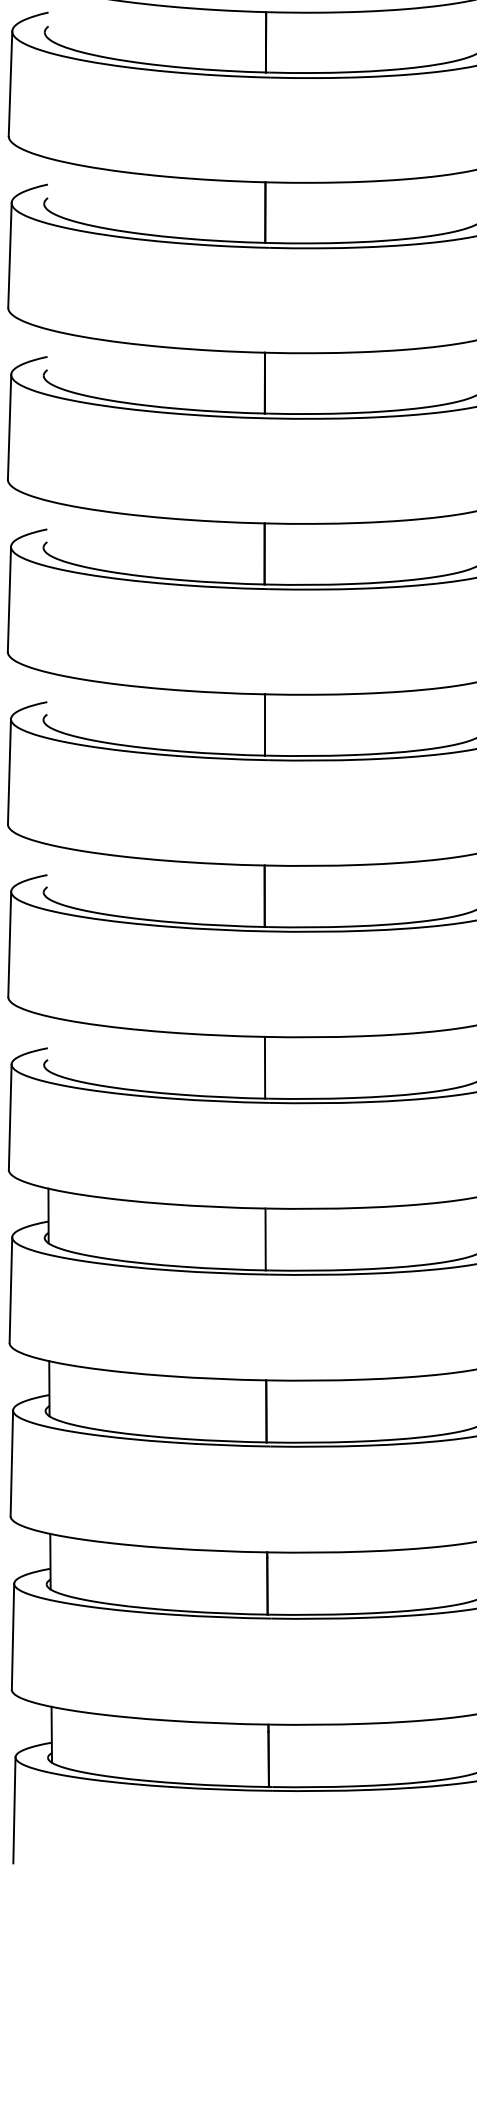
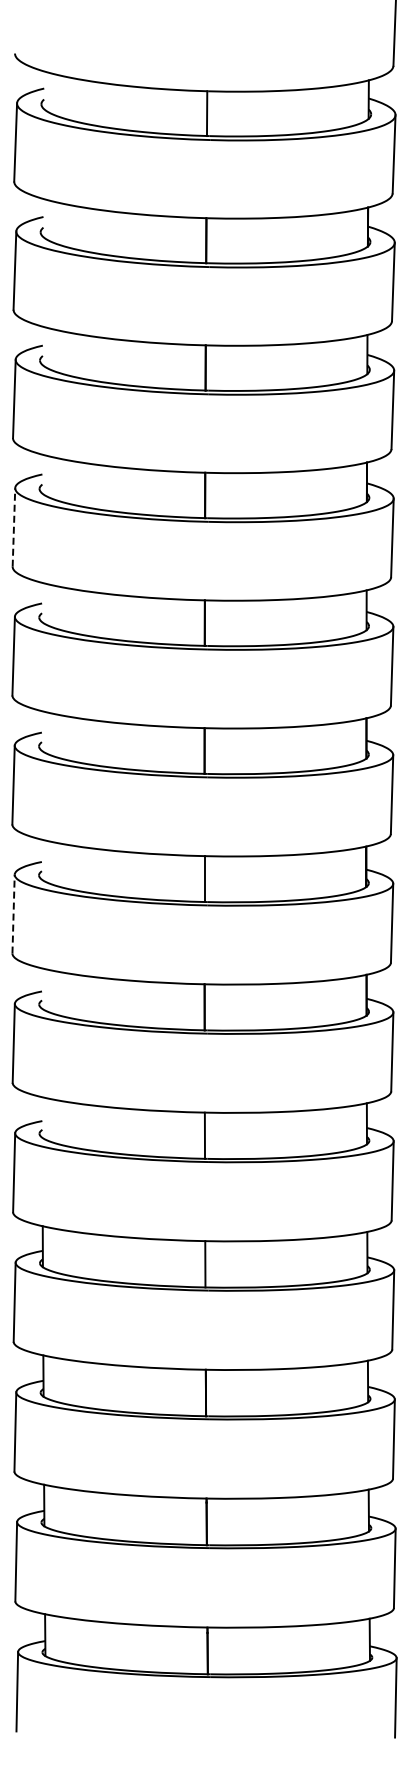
line: (9, 254) -> (13, 526), solid -> dashed
line: (9, 770) -> (13, 913), solid -> dashed

